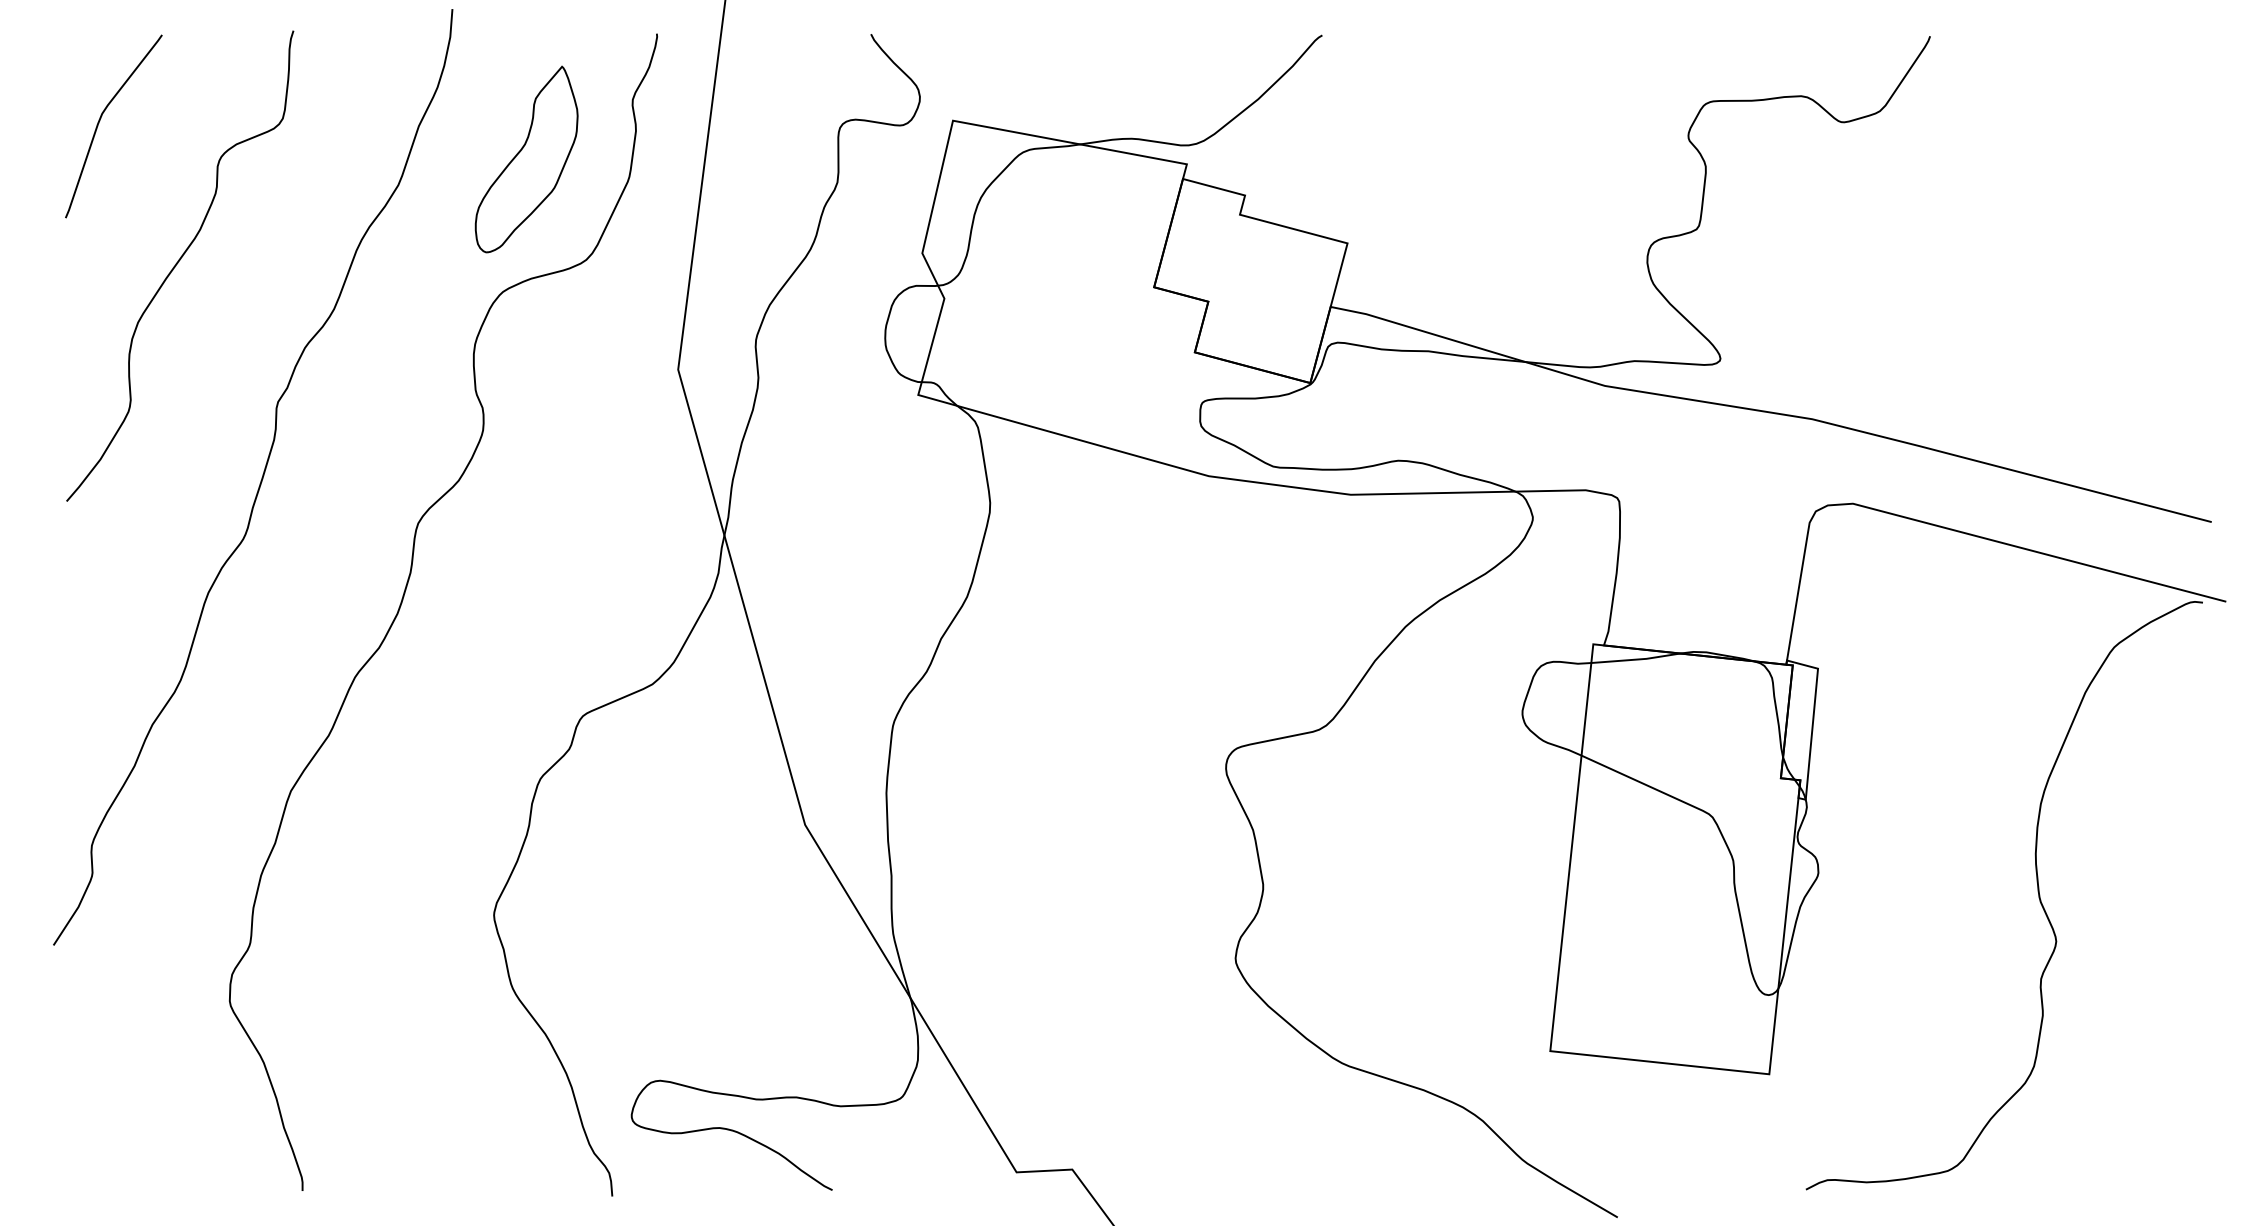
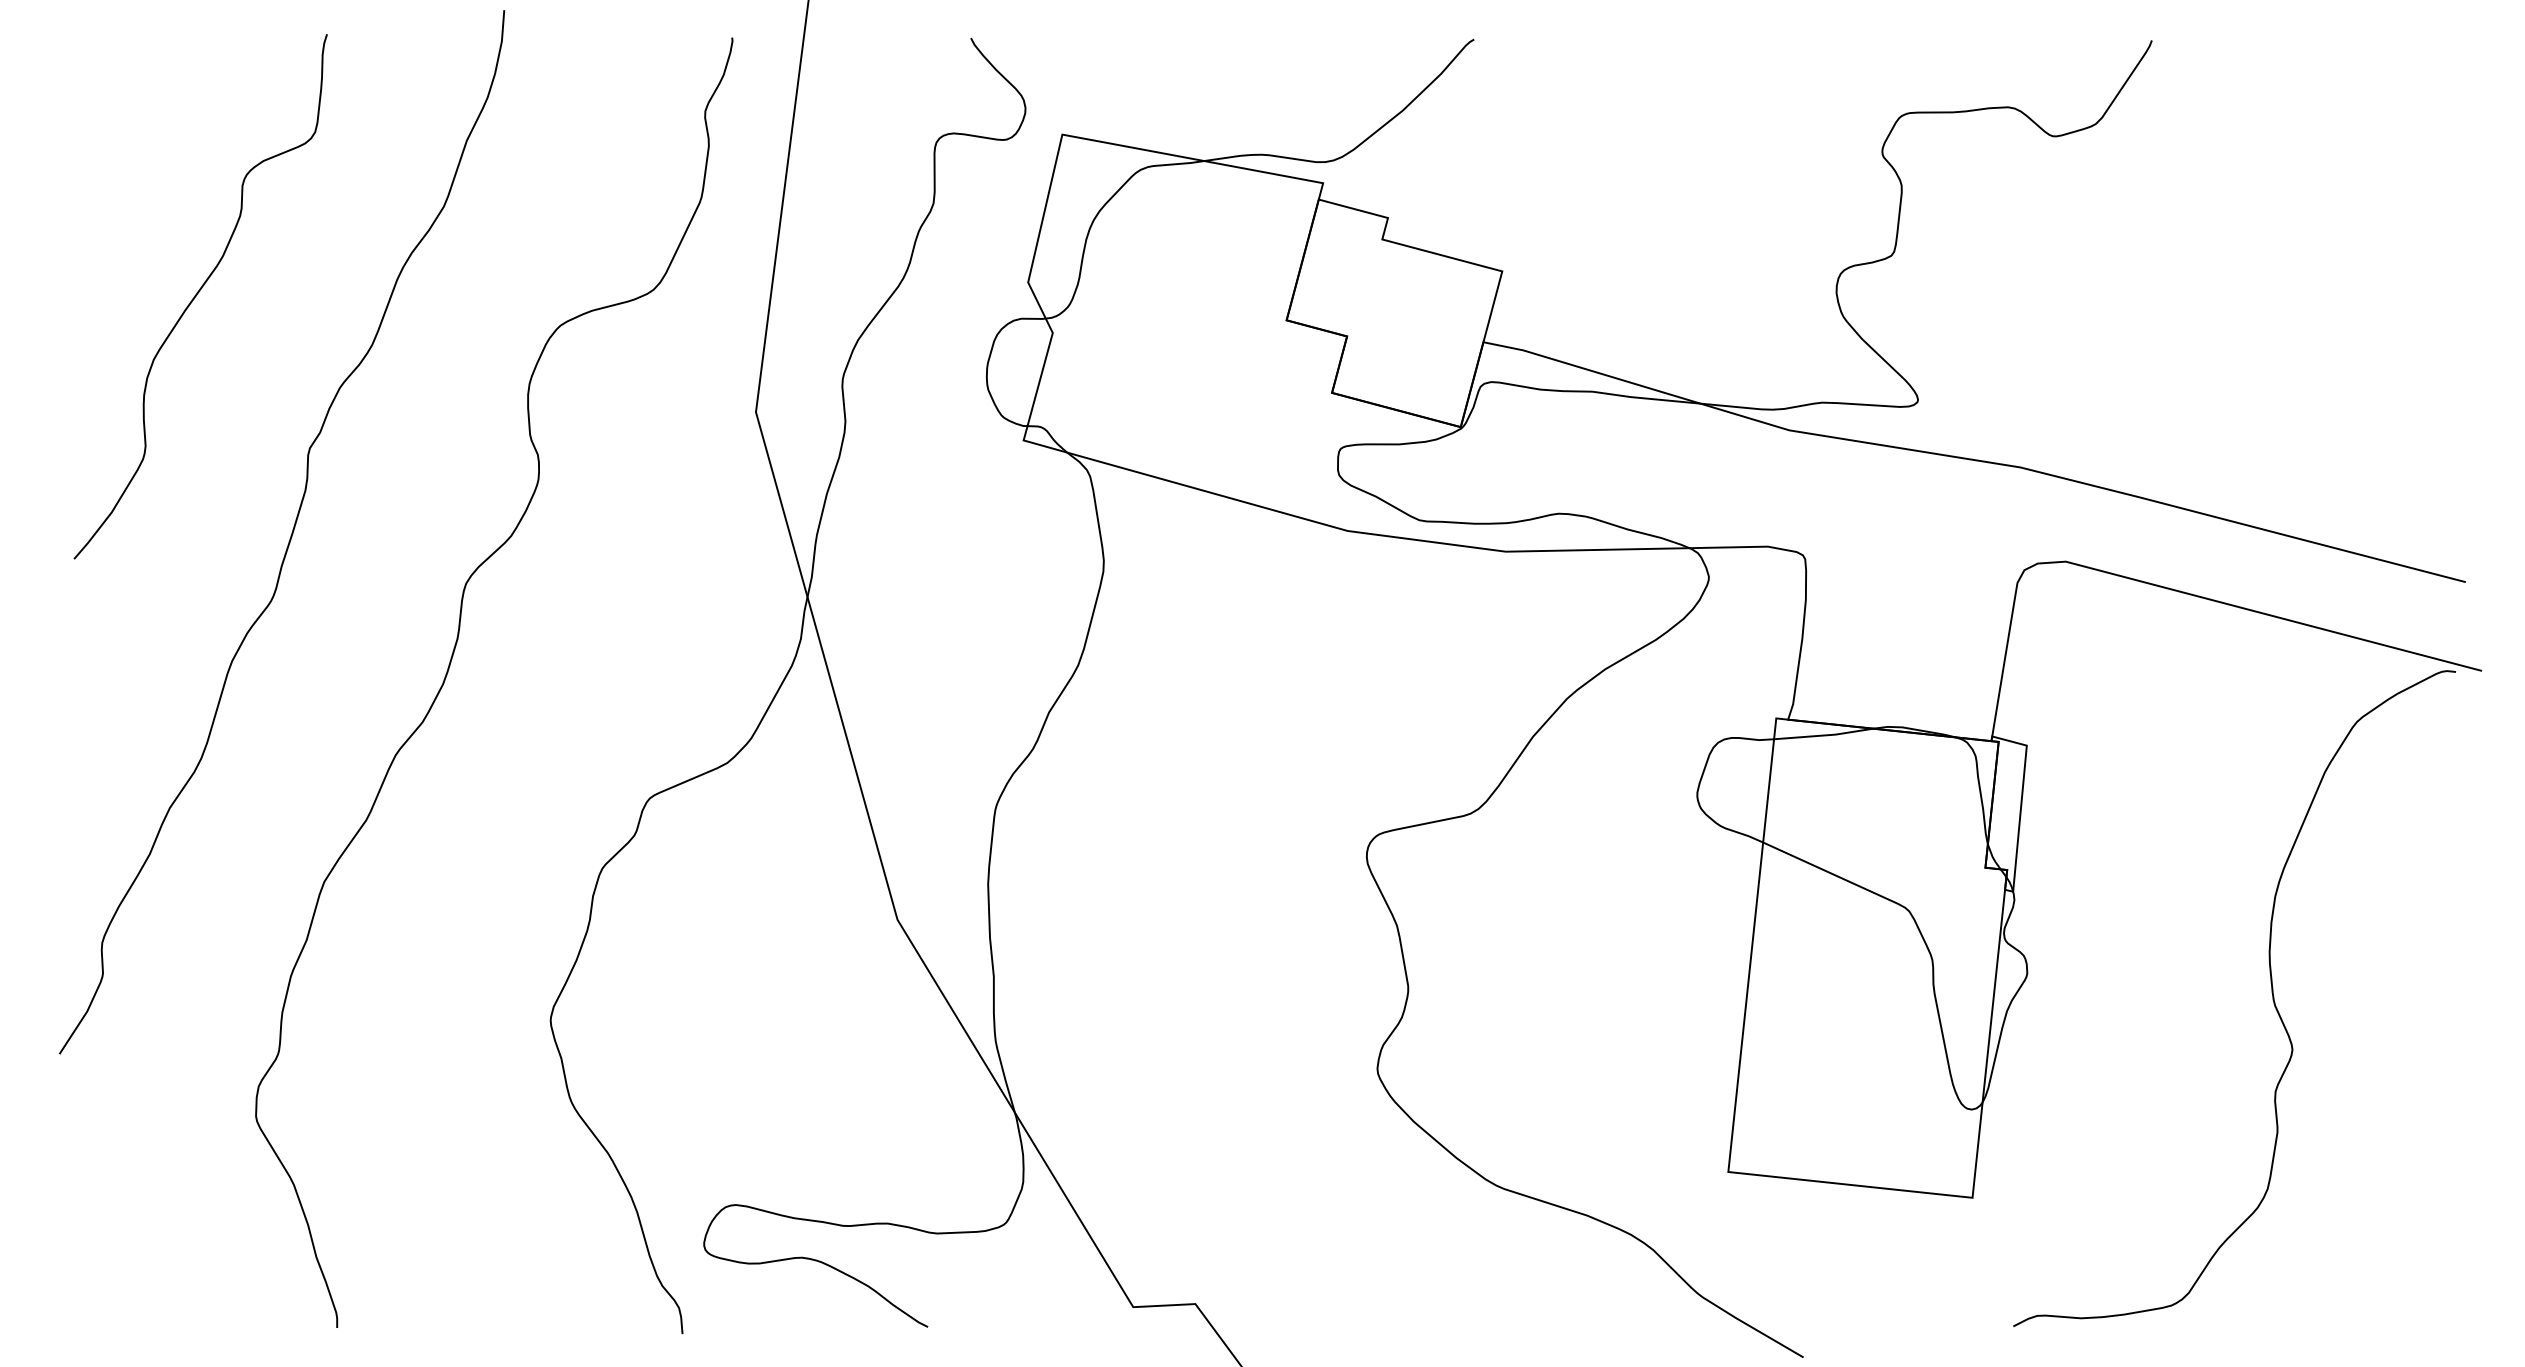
curve: (101, 119) -> (112, 133), removed
part: (526, 159) -> (586, 177), removed

